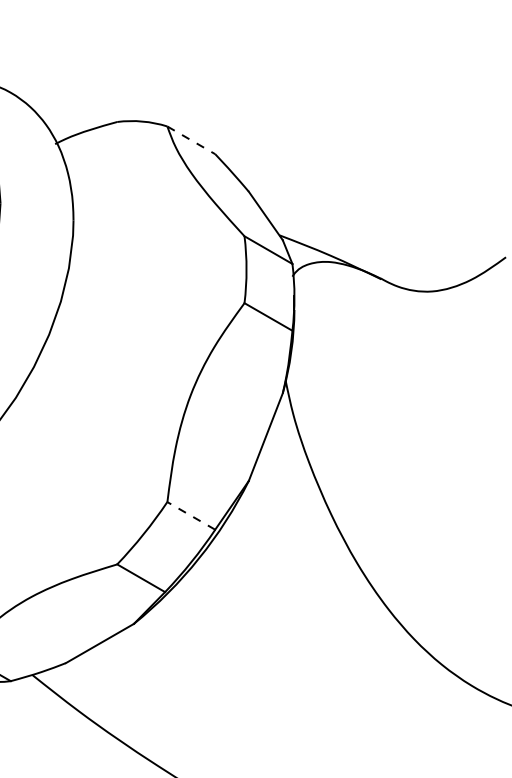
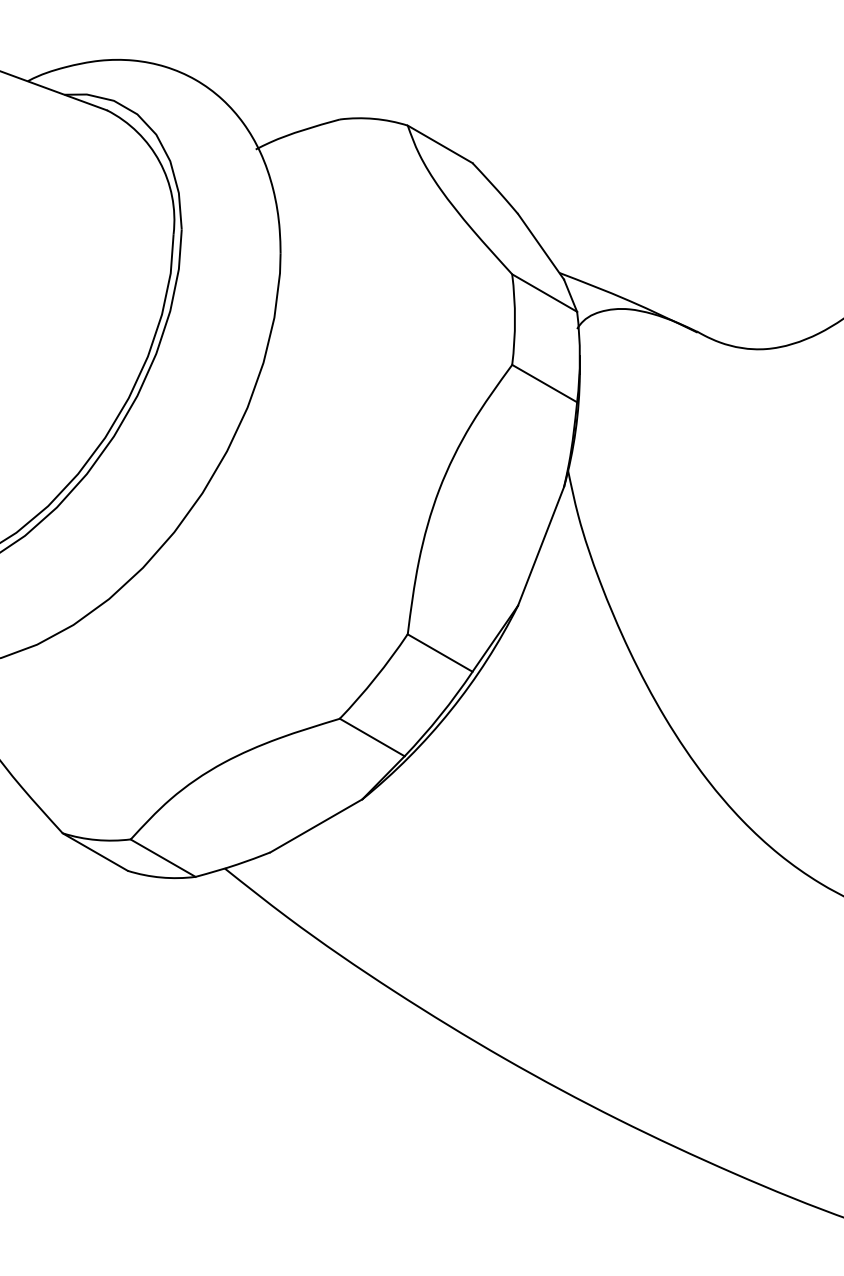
line: (191, 140) -> (440, 144), dashed -> solid
line: (190, 515) -> (439, 652), dashed -> solid

